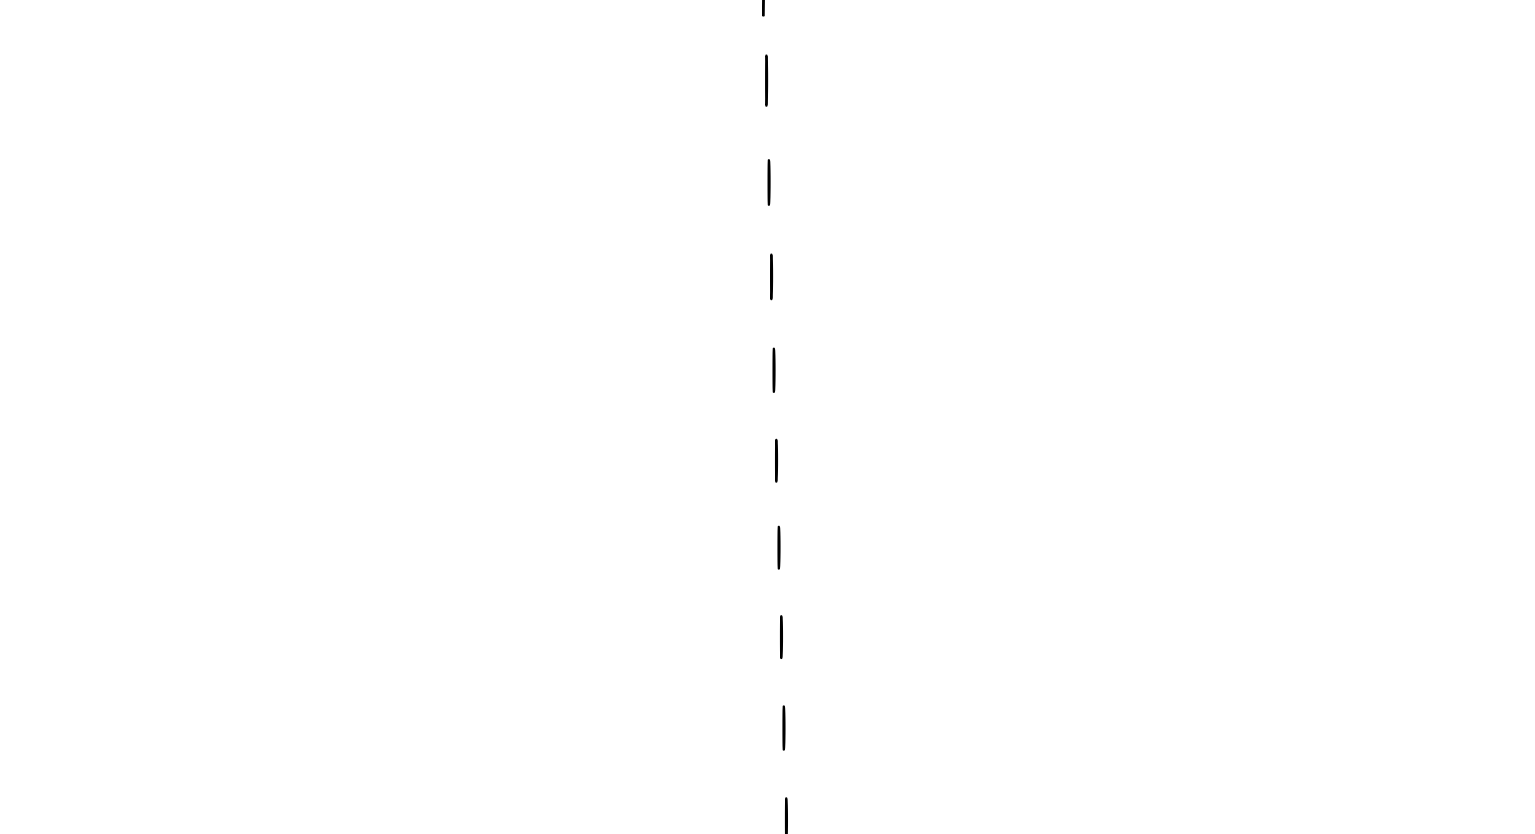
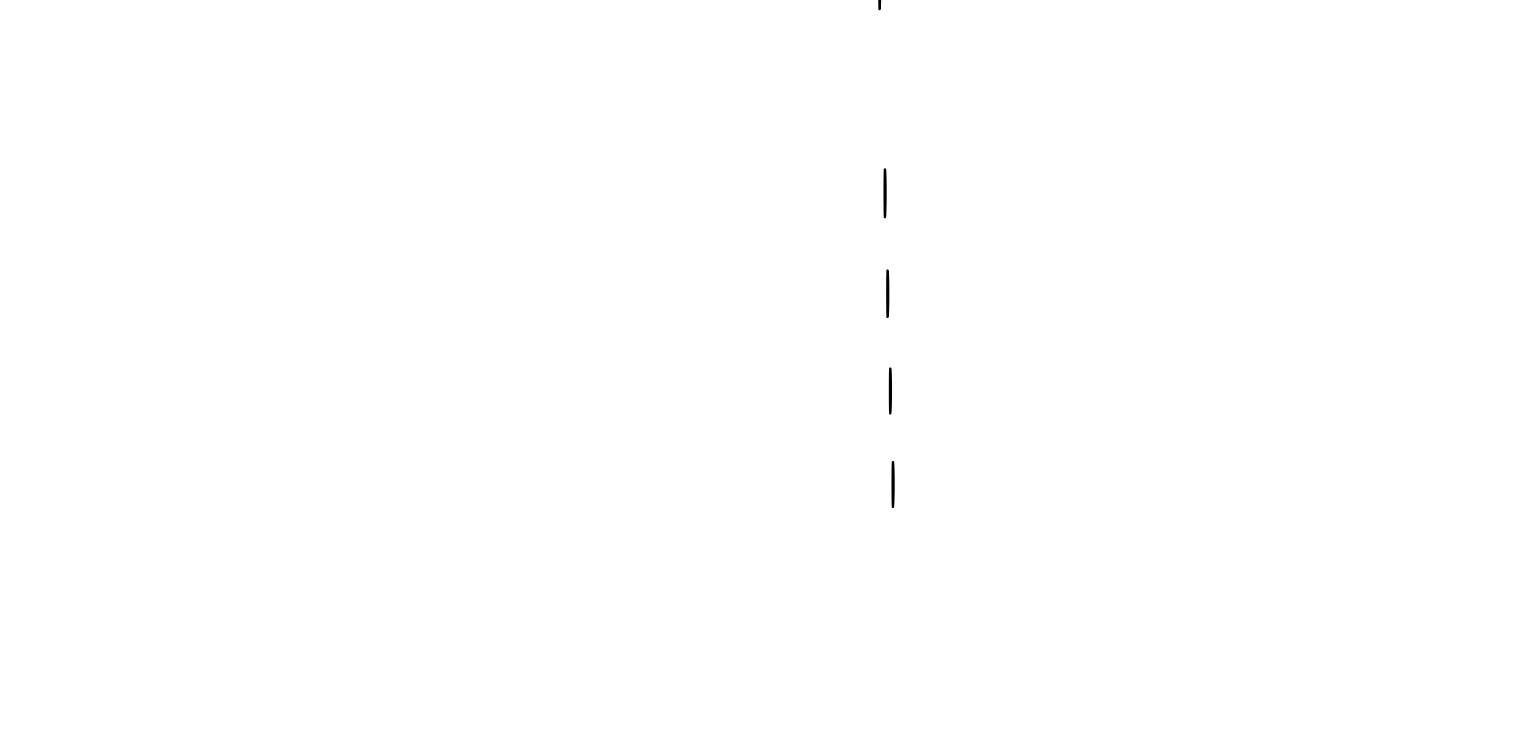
line: (768, 182) -> (881, 91), removed
line: (781, 636) -> (895, 579), removed
line: (783, 727) -> (897, 677), removed

